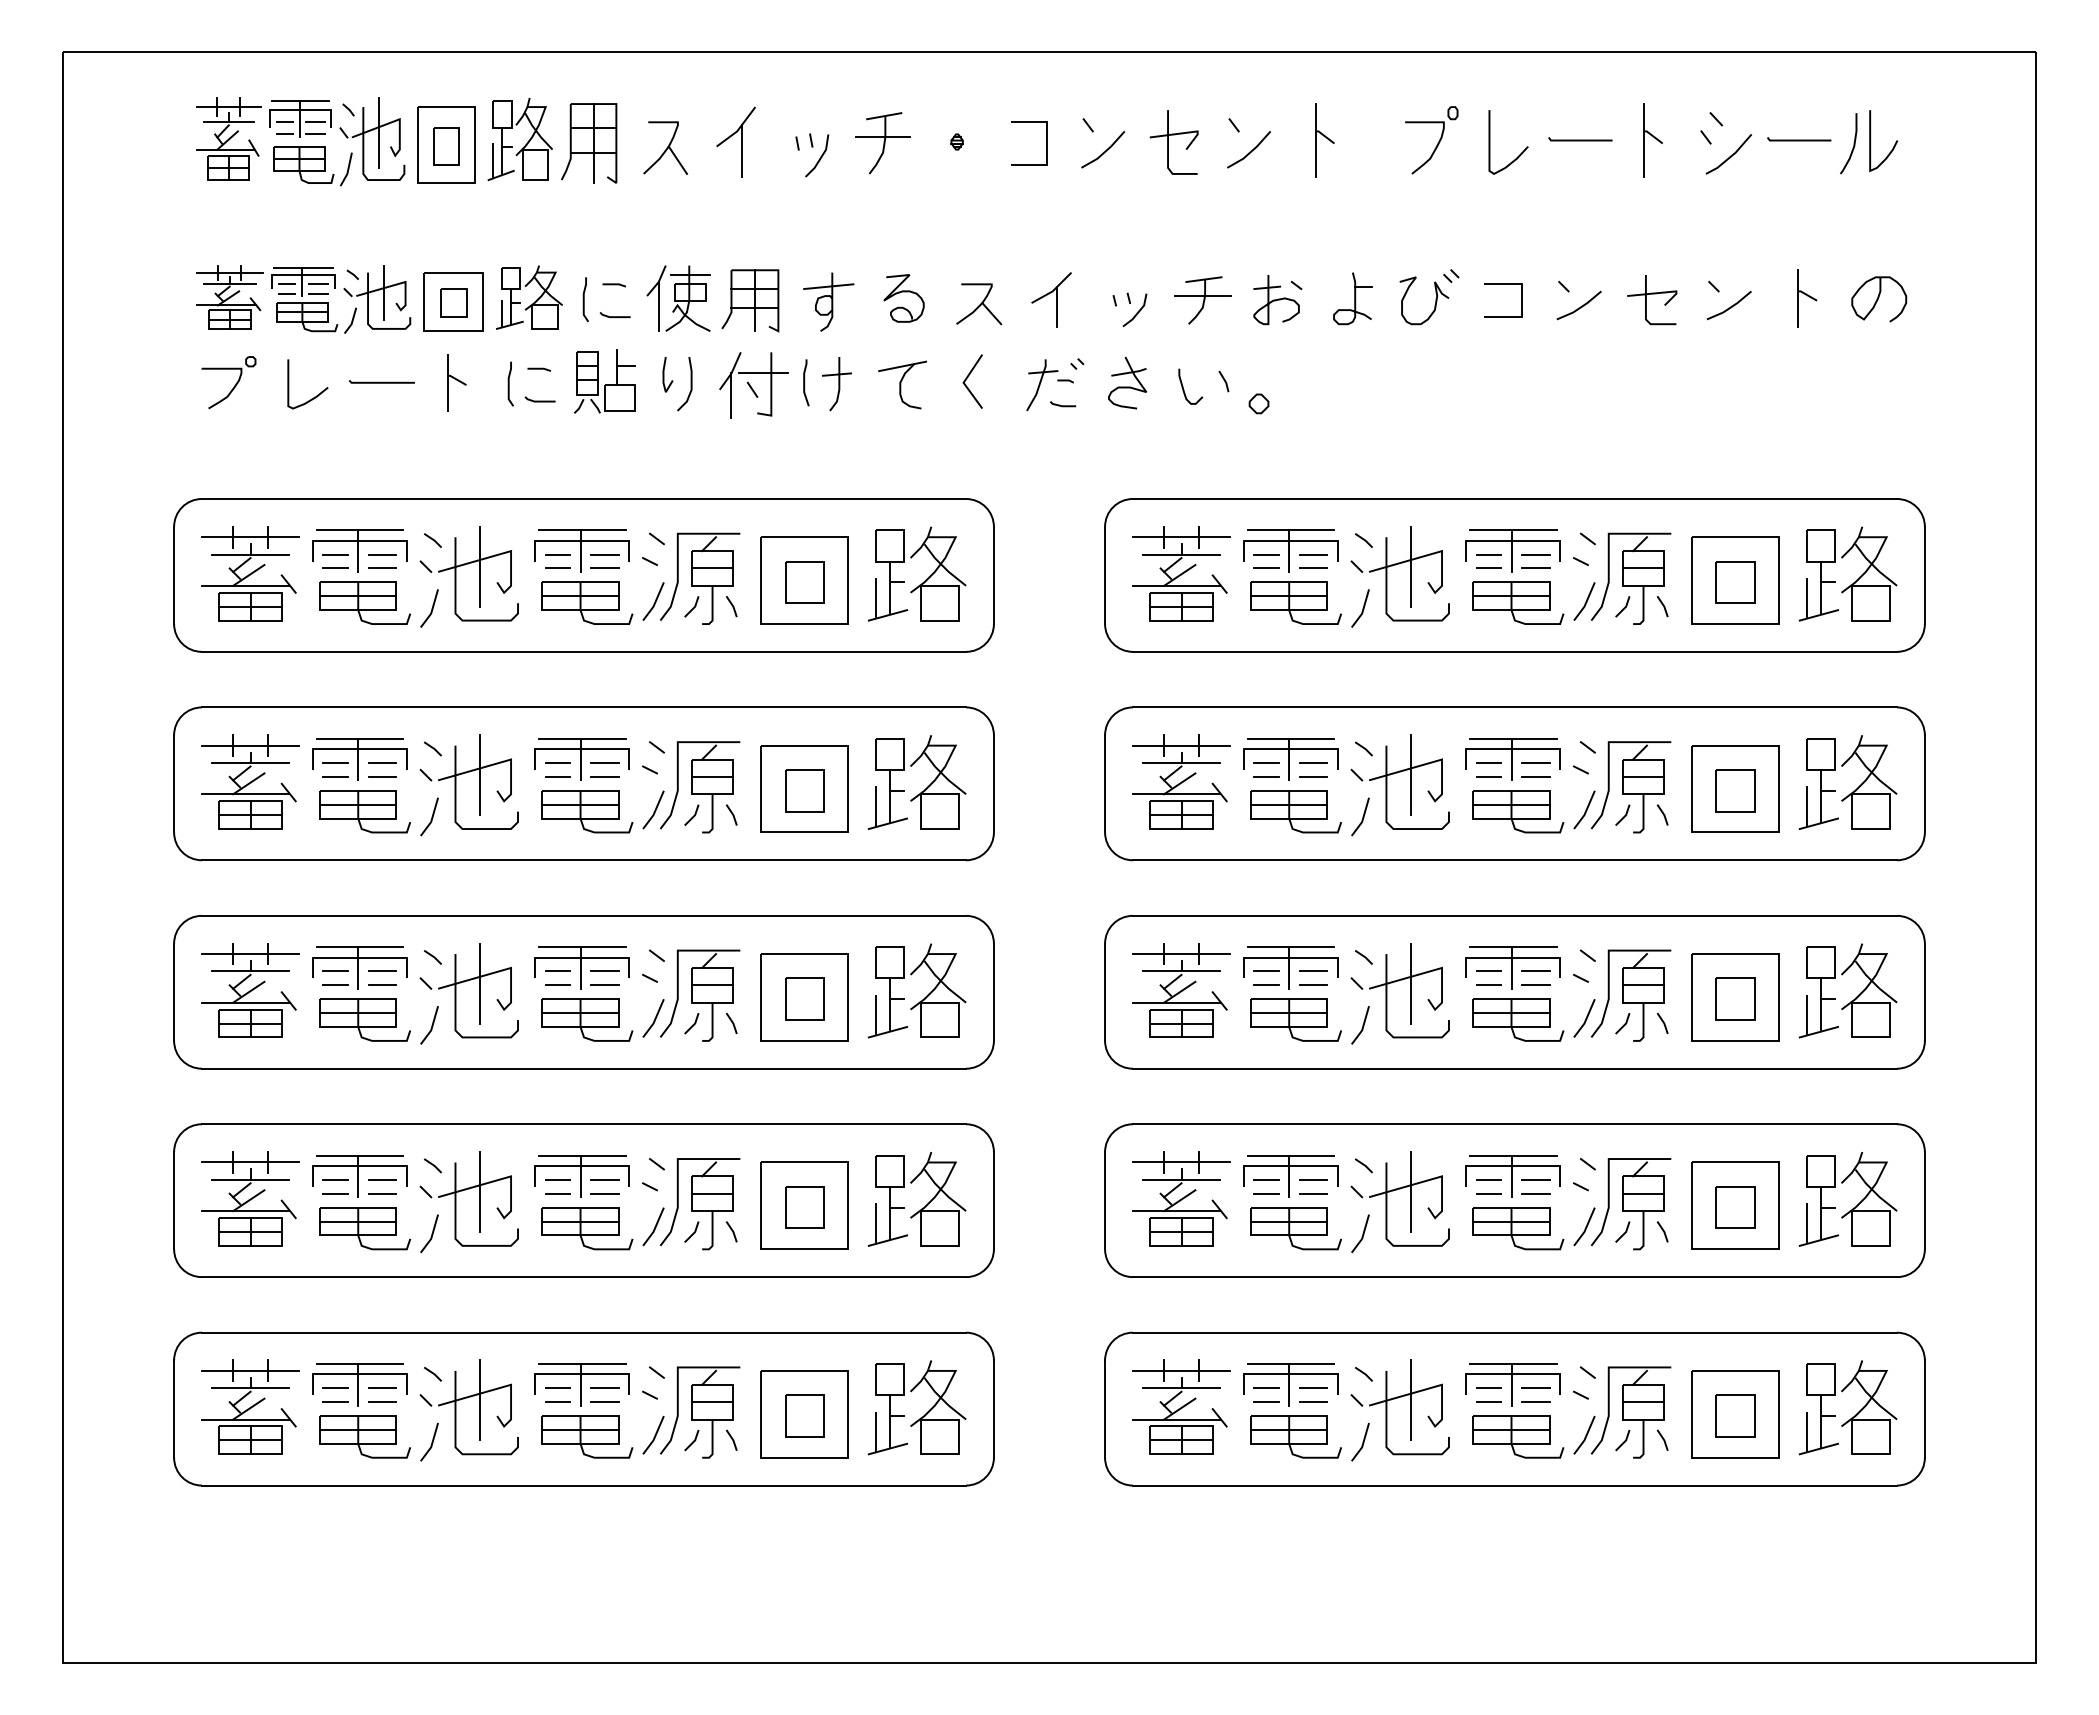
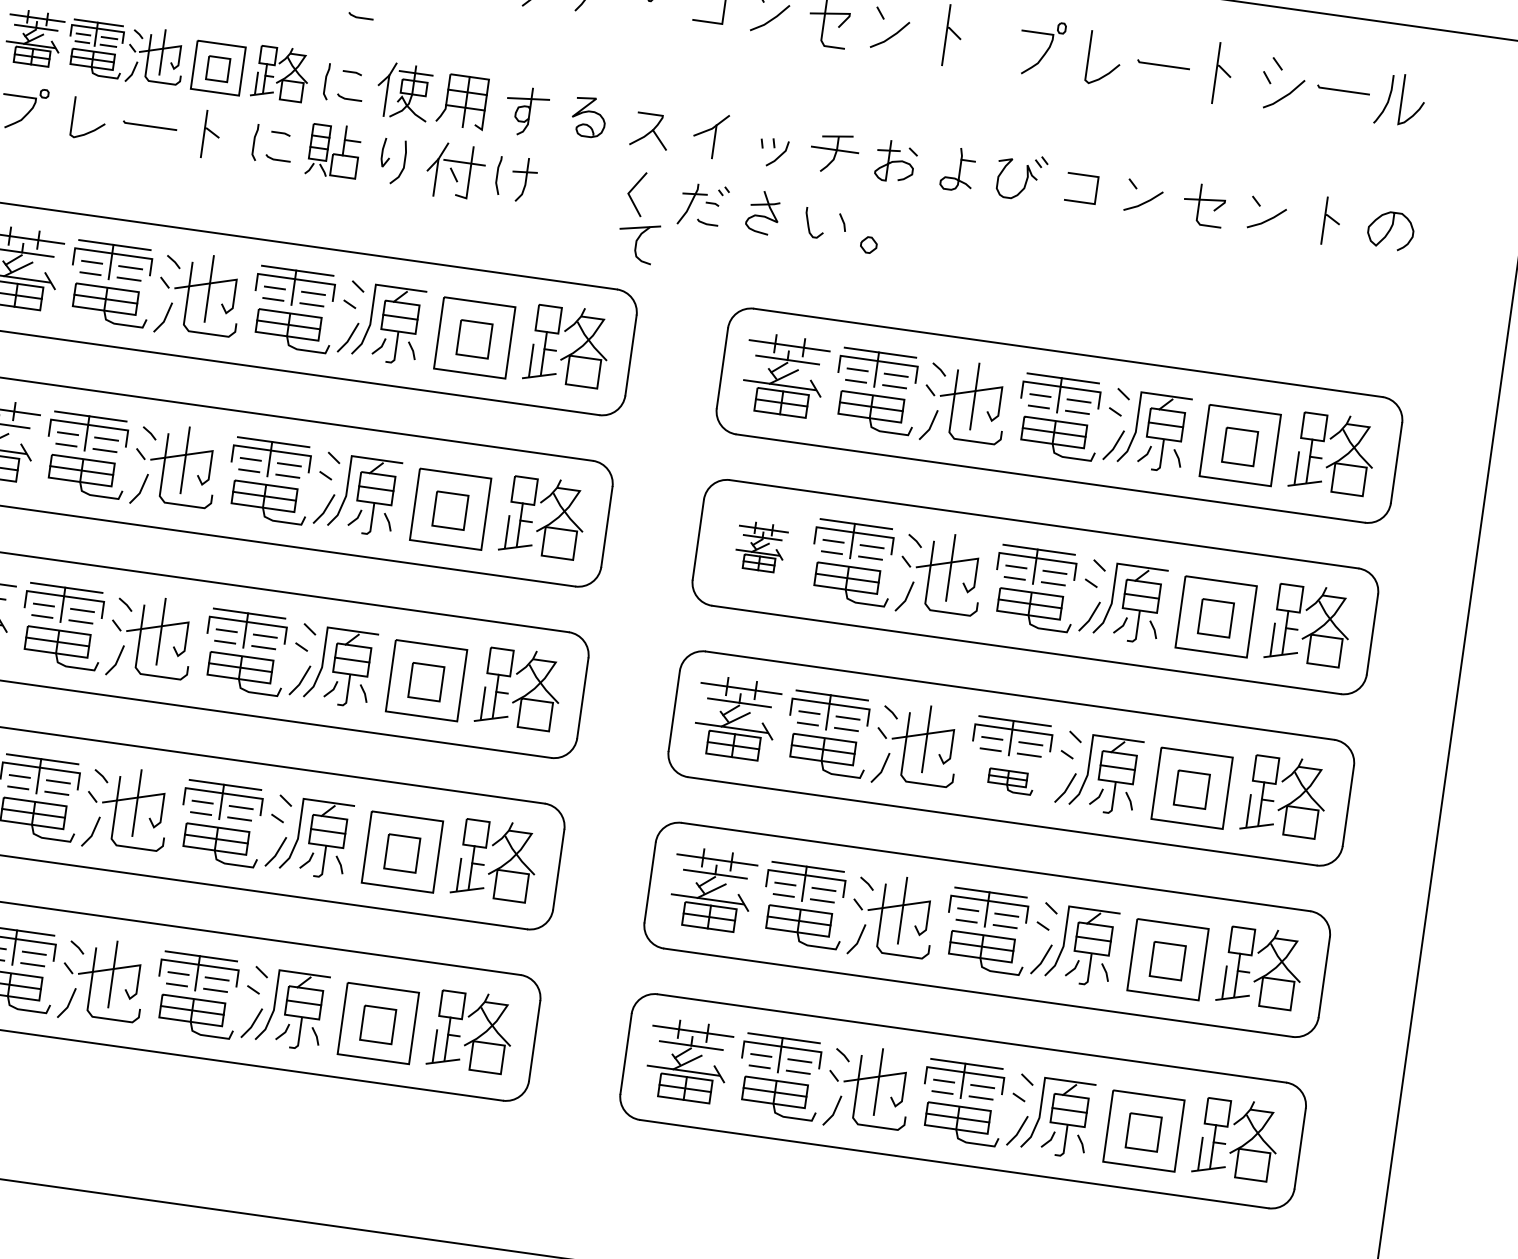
line: (614, 217) -> (360, 17), added
part: (902, 384) -> (638, 242), moved
part: (1181, 781) -> (761, 546), size x0.6
part: (1518, 1019) -> (1011, 781), size x0.6

